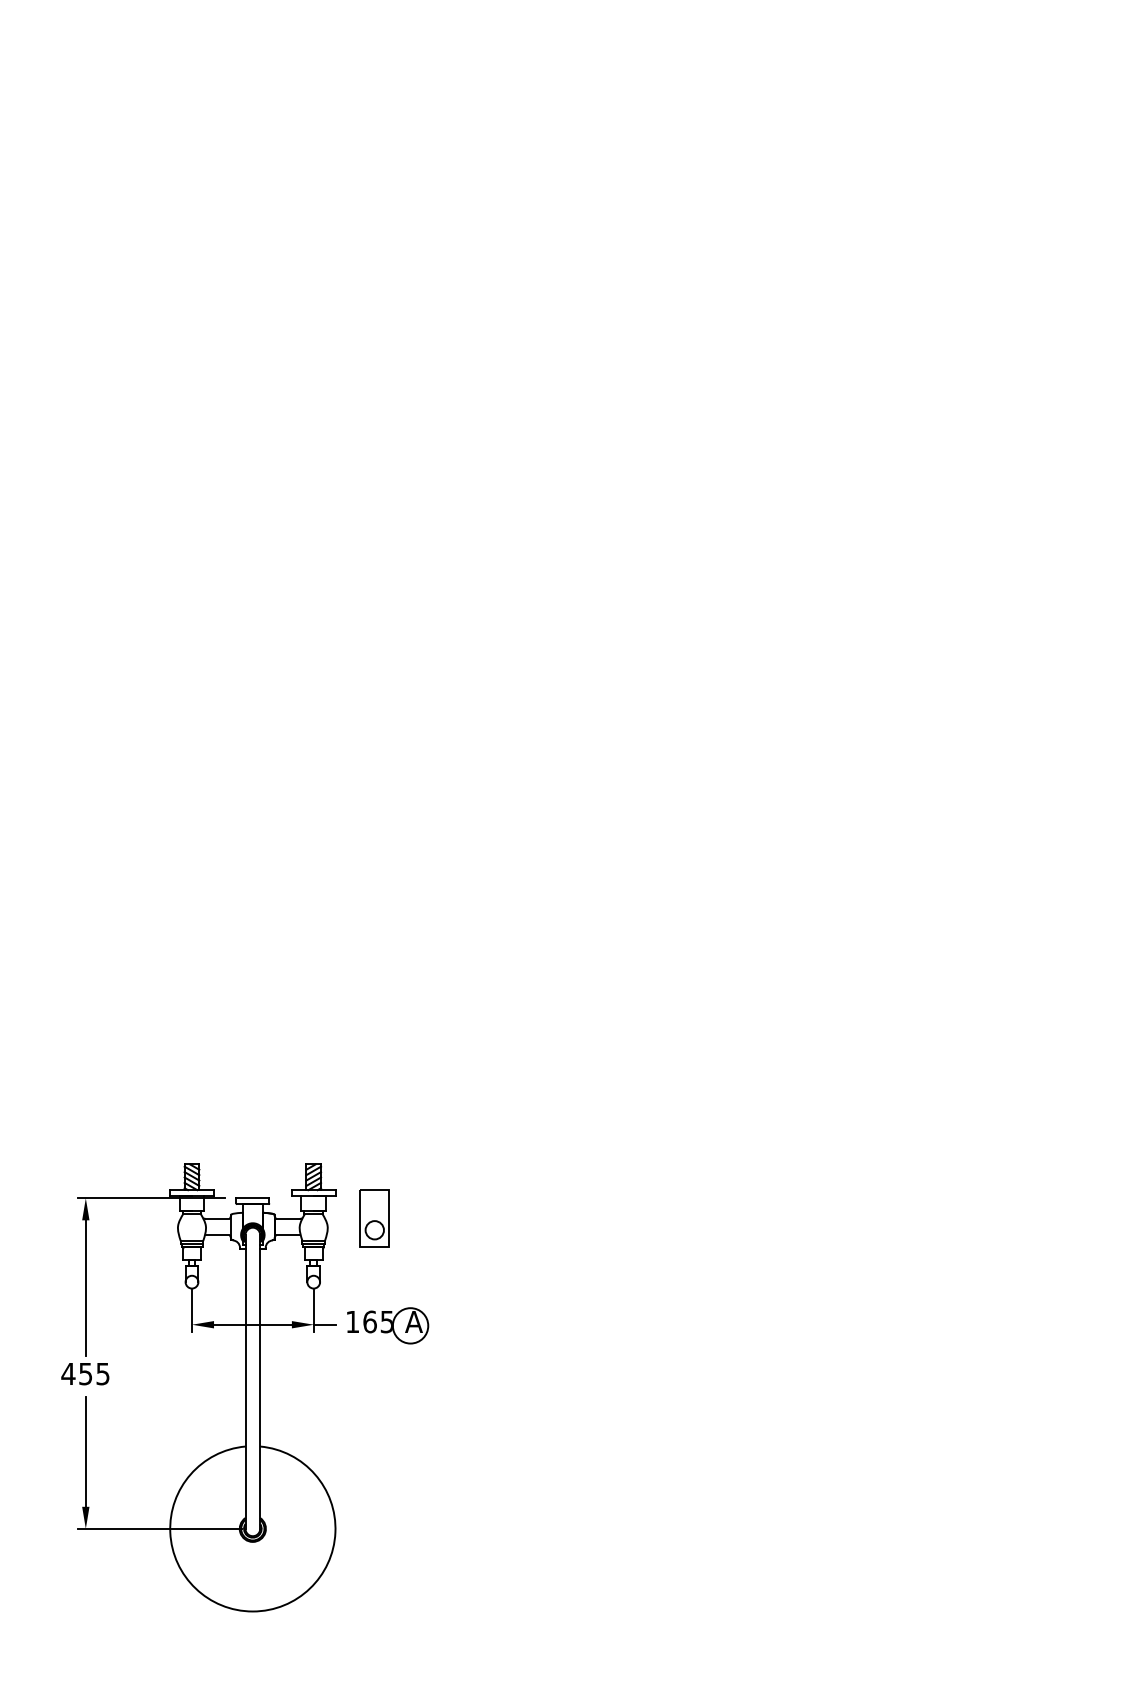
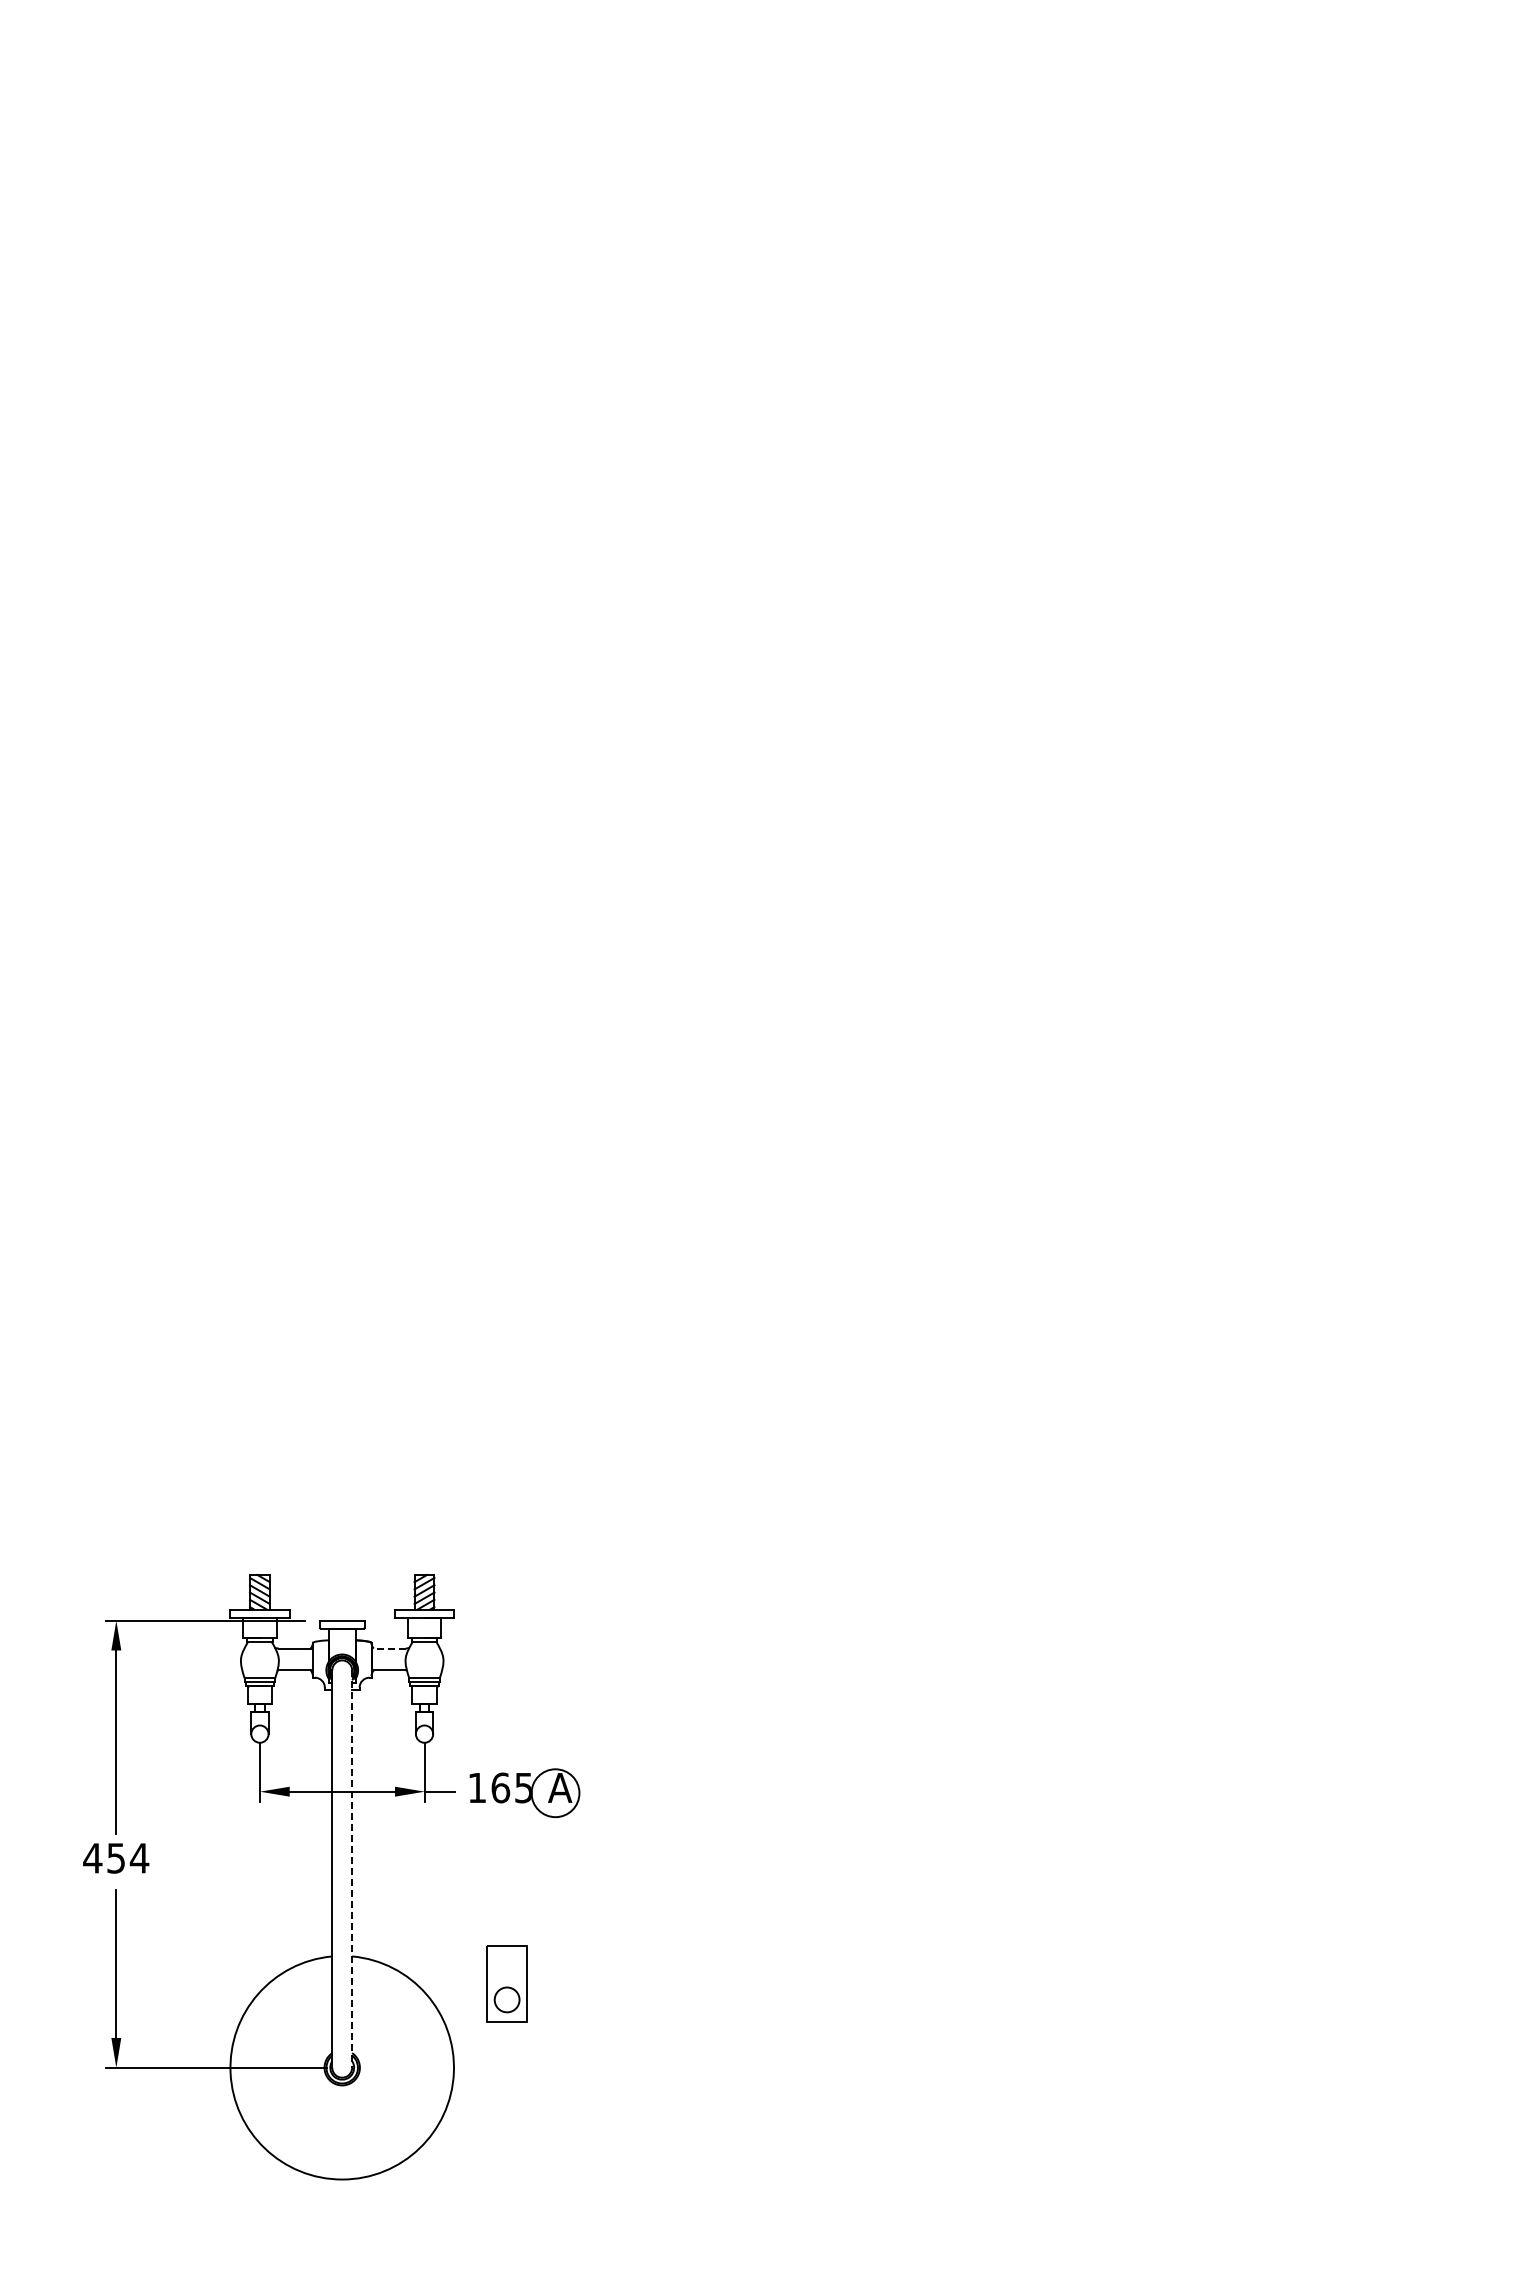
line: (287, 1218) -> (389, 1648), solid -> dashed
part: (374, 1218) -> (506, 1983), moved
text: (102, 1374) -> (139, 1858), 455 -> 454
line: (260, 1382) -> (352, 1869), solid -> dashed

